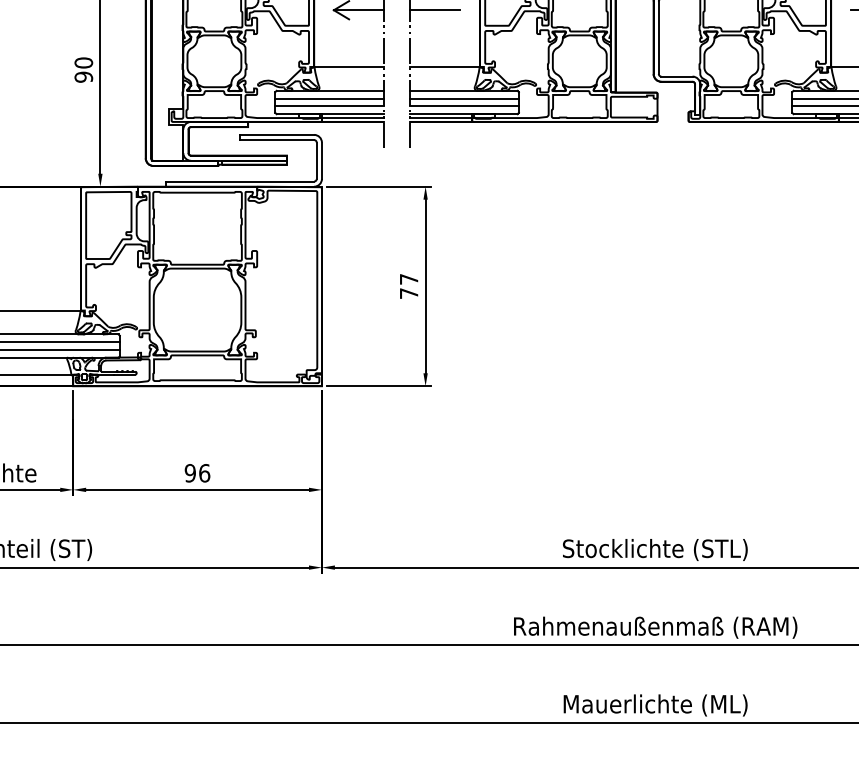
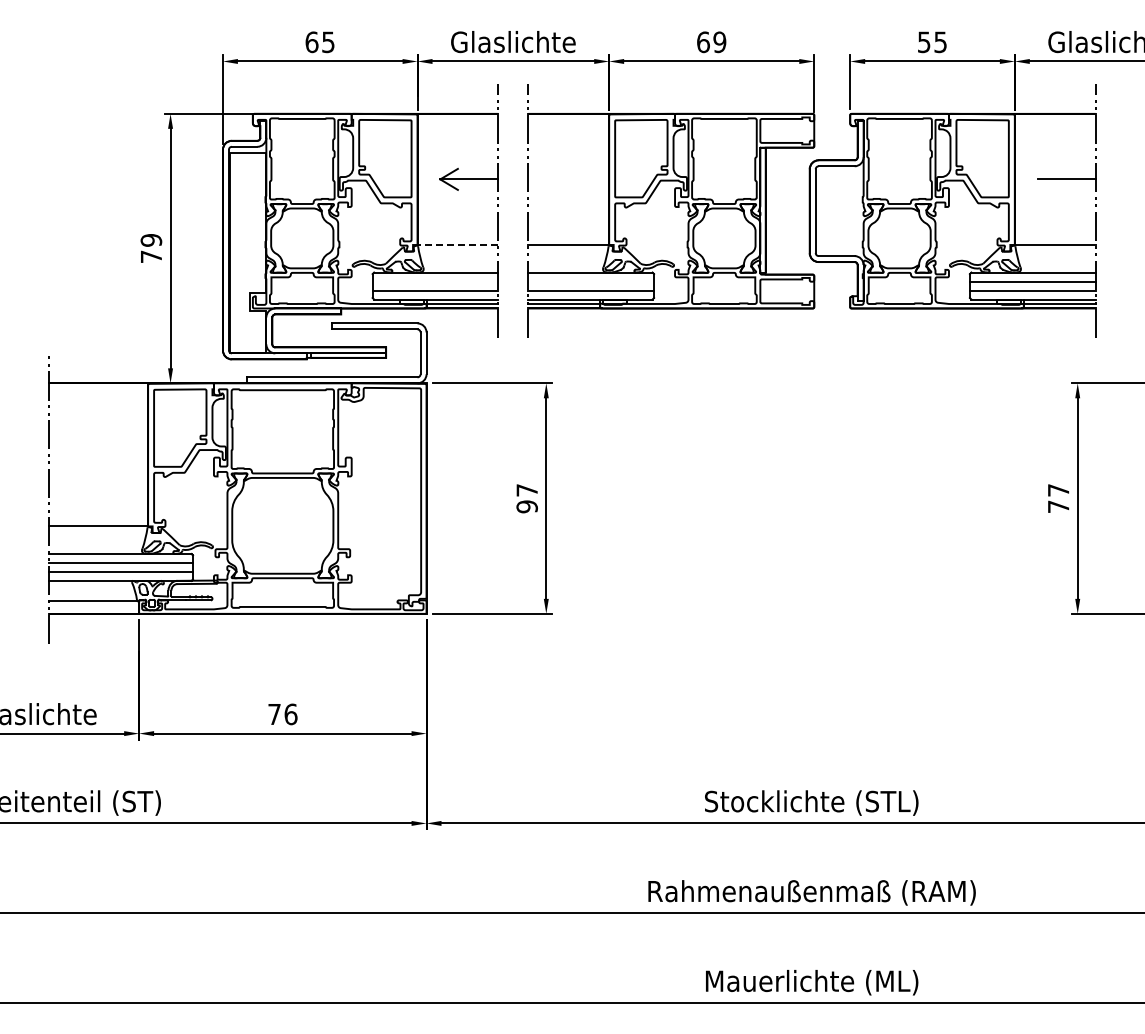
line: (434, 10) -> (556, 179), removed
line: (348, 66) -> (457, 244), solid -> dashed
text: (83, 70) -> (151, 248), 90 -> 79
line: (329, 98) -> (435, 281), removed
line: (464, 98) -> (591, 281), removed
text: (408, 293) -> (526, 506), 77 -> 97
text: (190, 473) -> (274, 714), 96 -> 76

